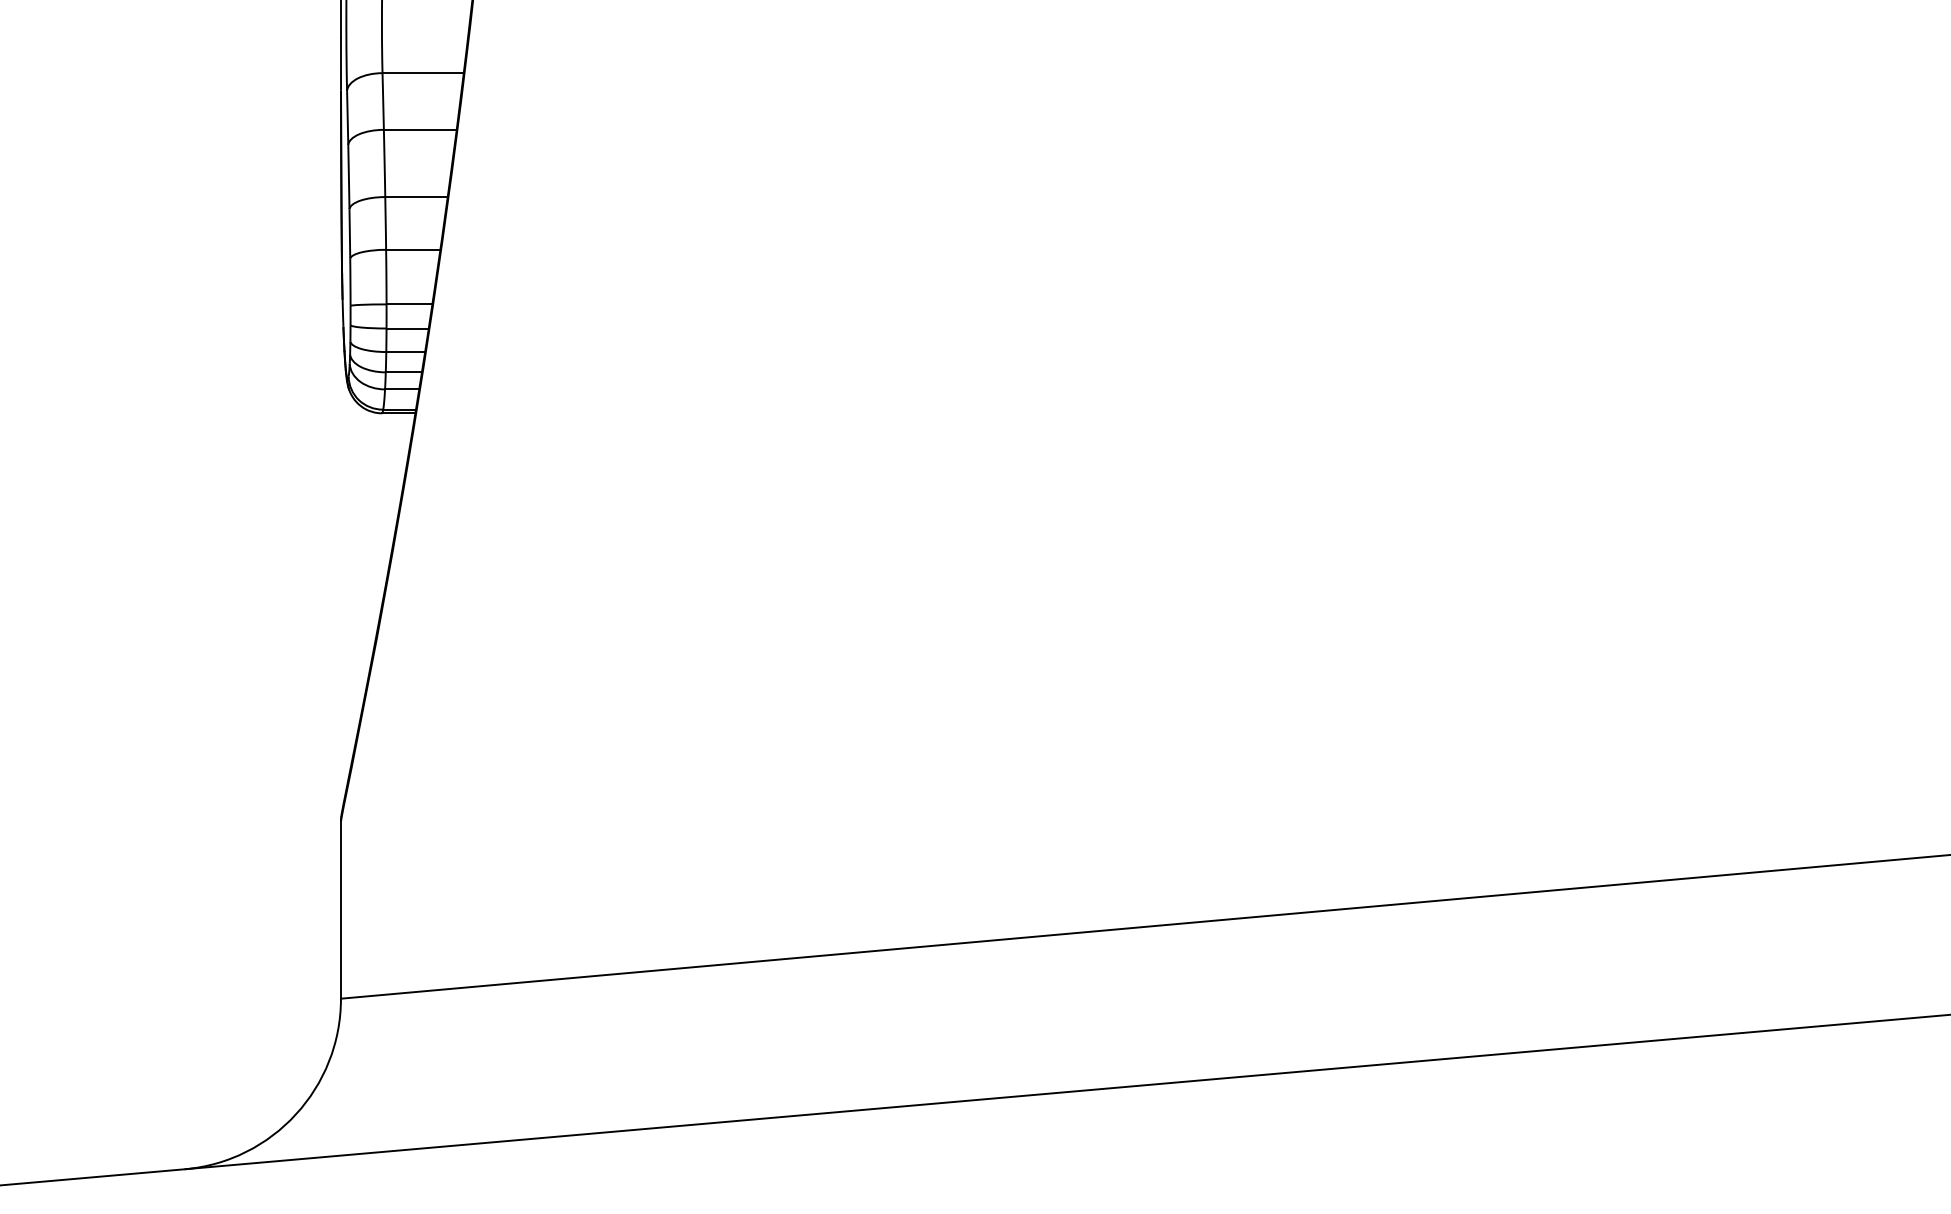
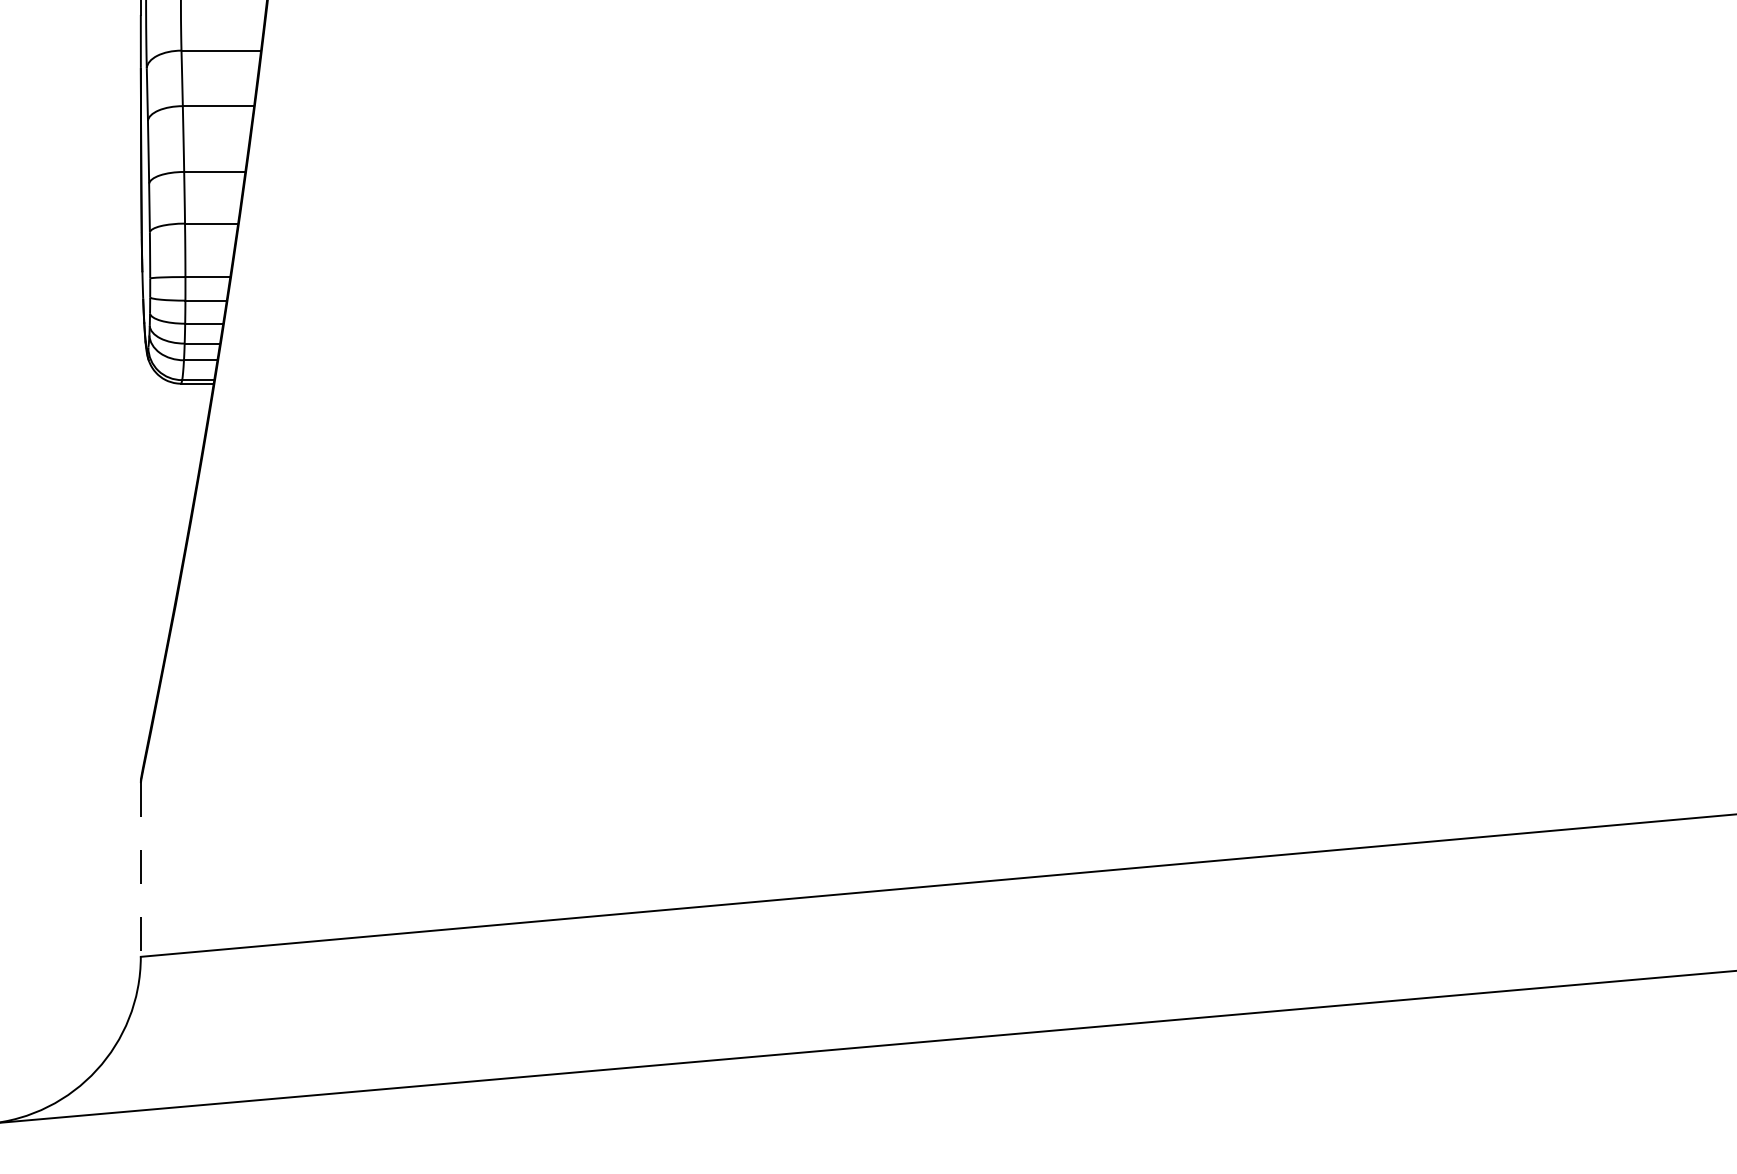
line: (340, 909) -> (140, 869), solid -> dashed

